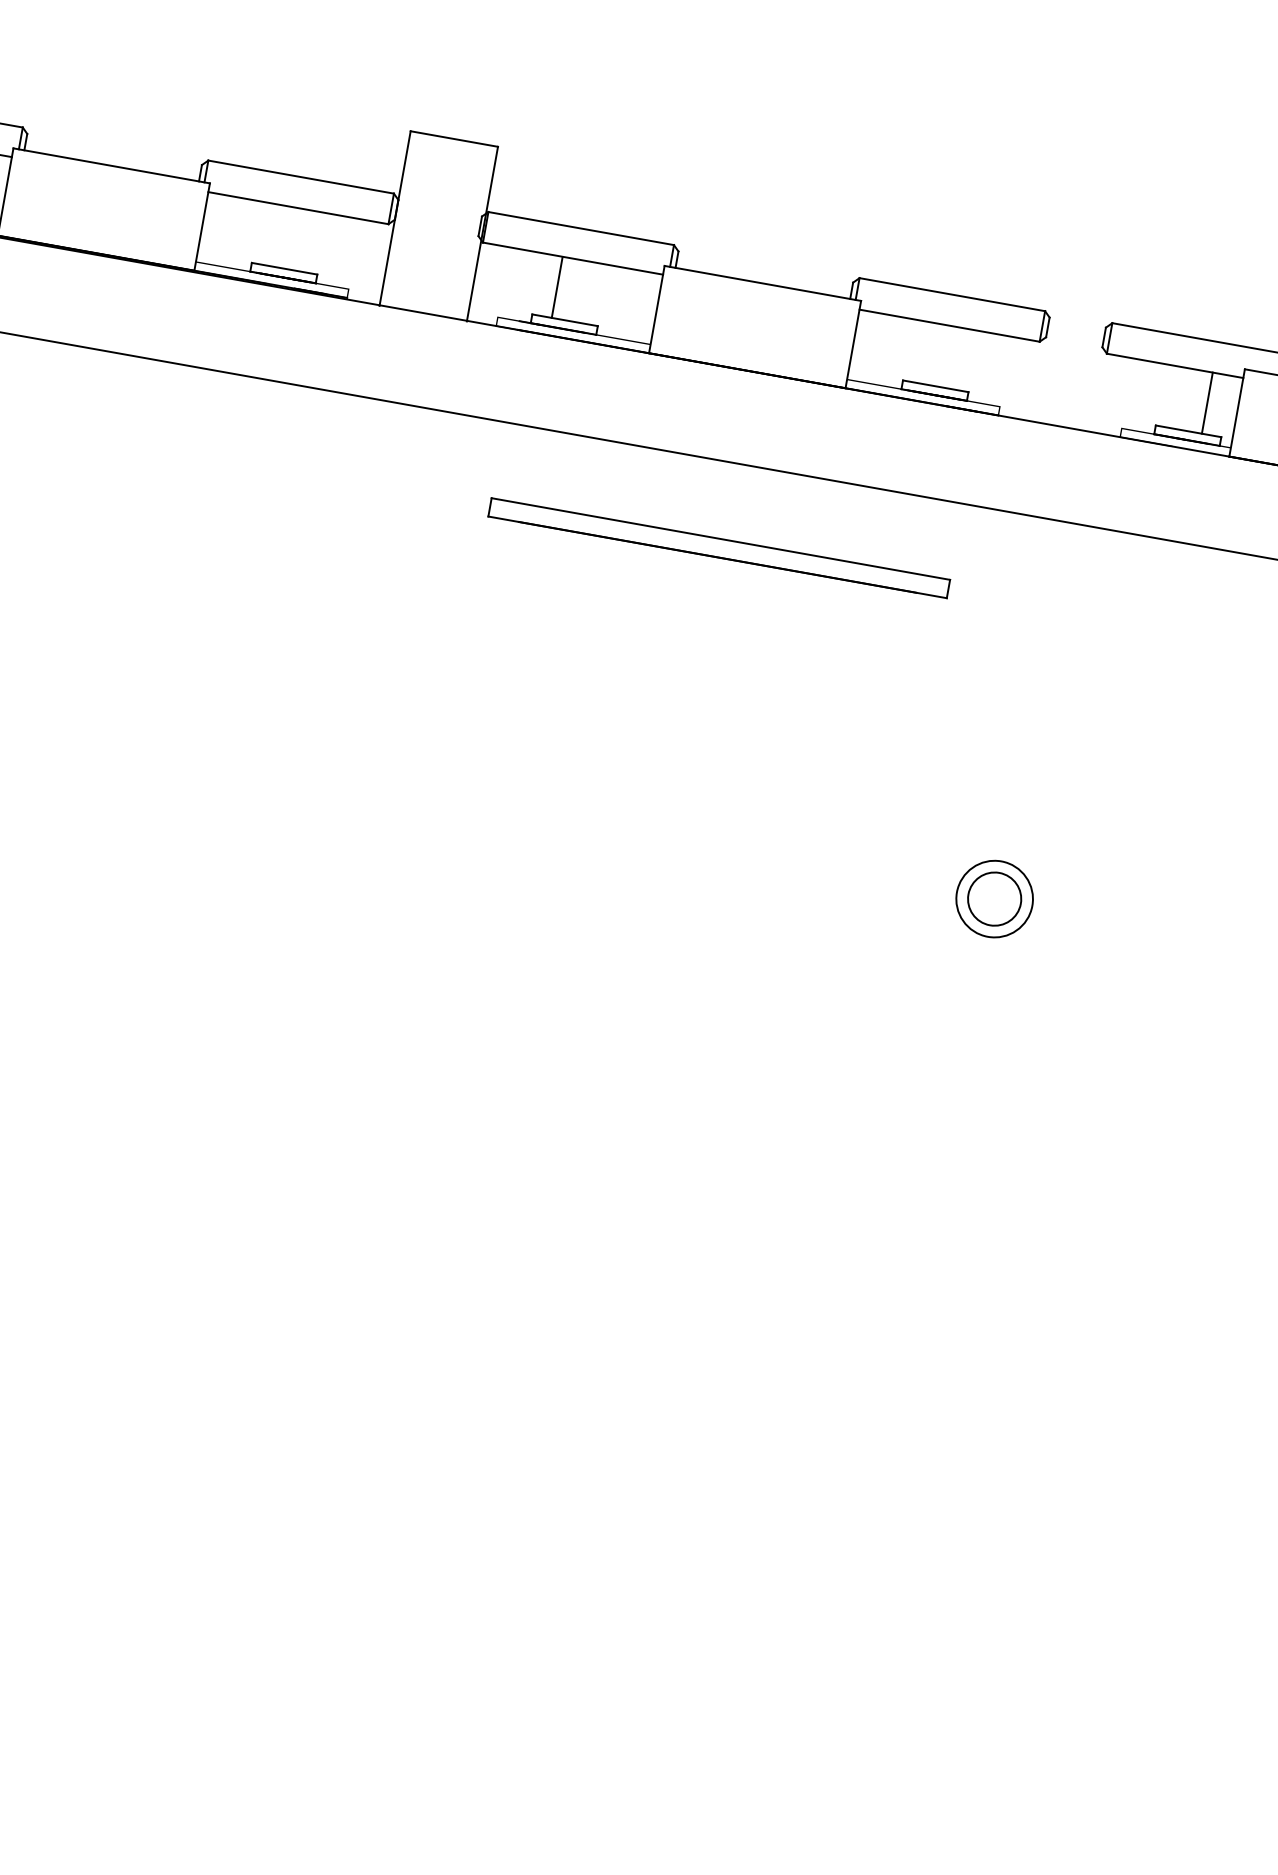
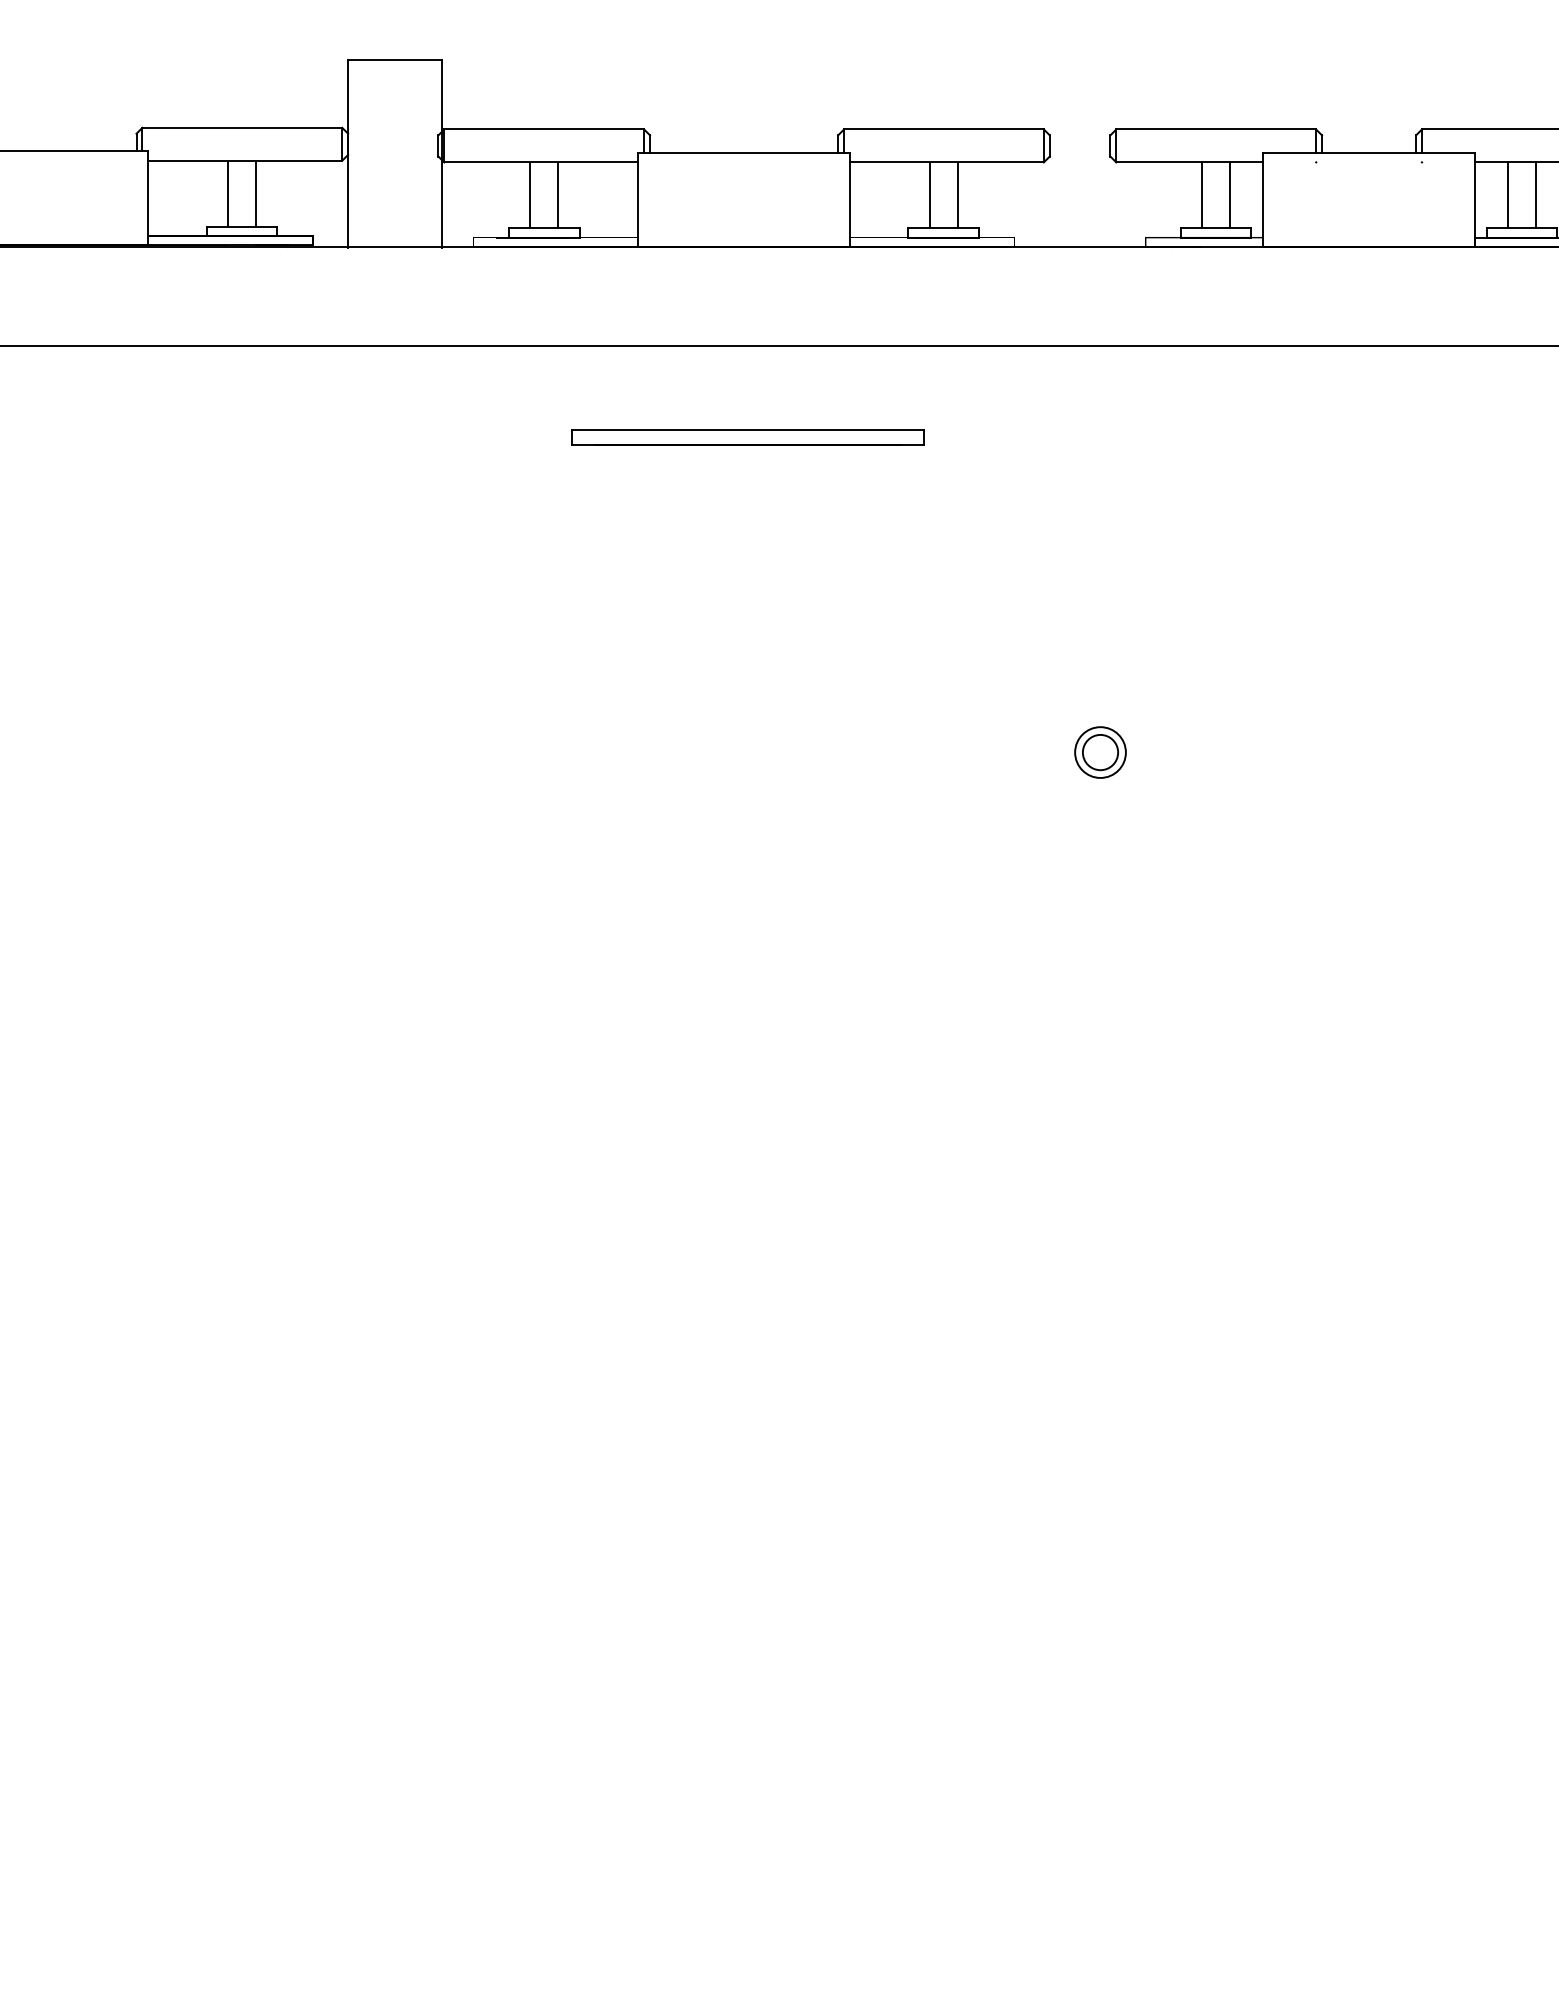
line: (277, 235) -> (228, 193), added
line: (303, 240) -> (256, 193), added
line: (583, 292) -> (558, 195), added
line: (928, 353) -> (929, 195), added
line: (954, 358) -> (958, 195), added
line: (1181, 398) -> (1202, 195), added
part: (718, 548) -> (747, 437), size x0.71
part: (994, 899) -> (1100, 752), size x0.62

